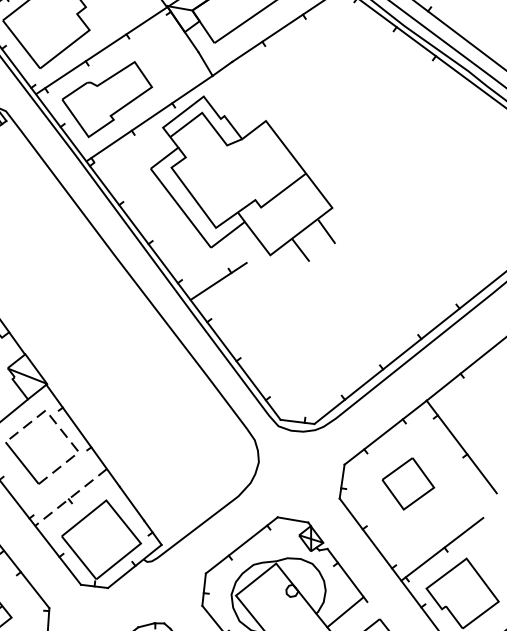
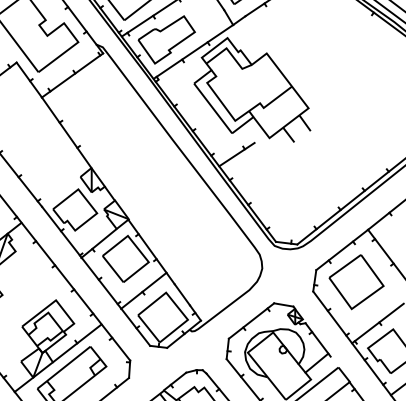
line: (62, 431) -> (138, 249), dashed -> solid
part: (408, 484) -> (356, 282), size x1.67
line: (70, 498) -> (143, 291), dashed -> solid

